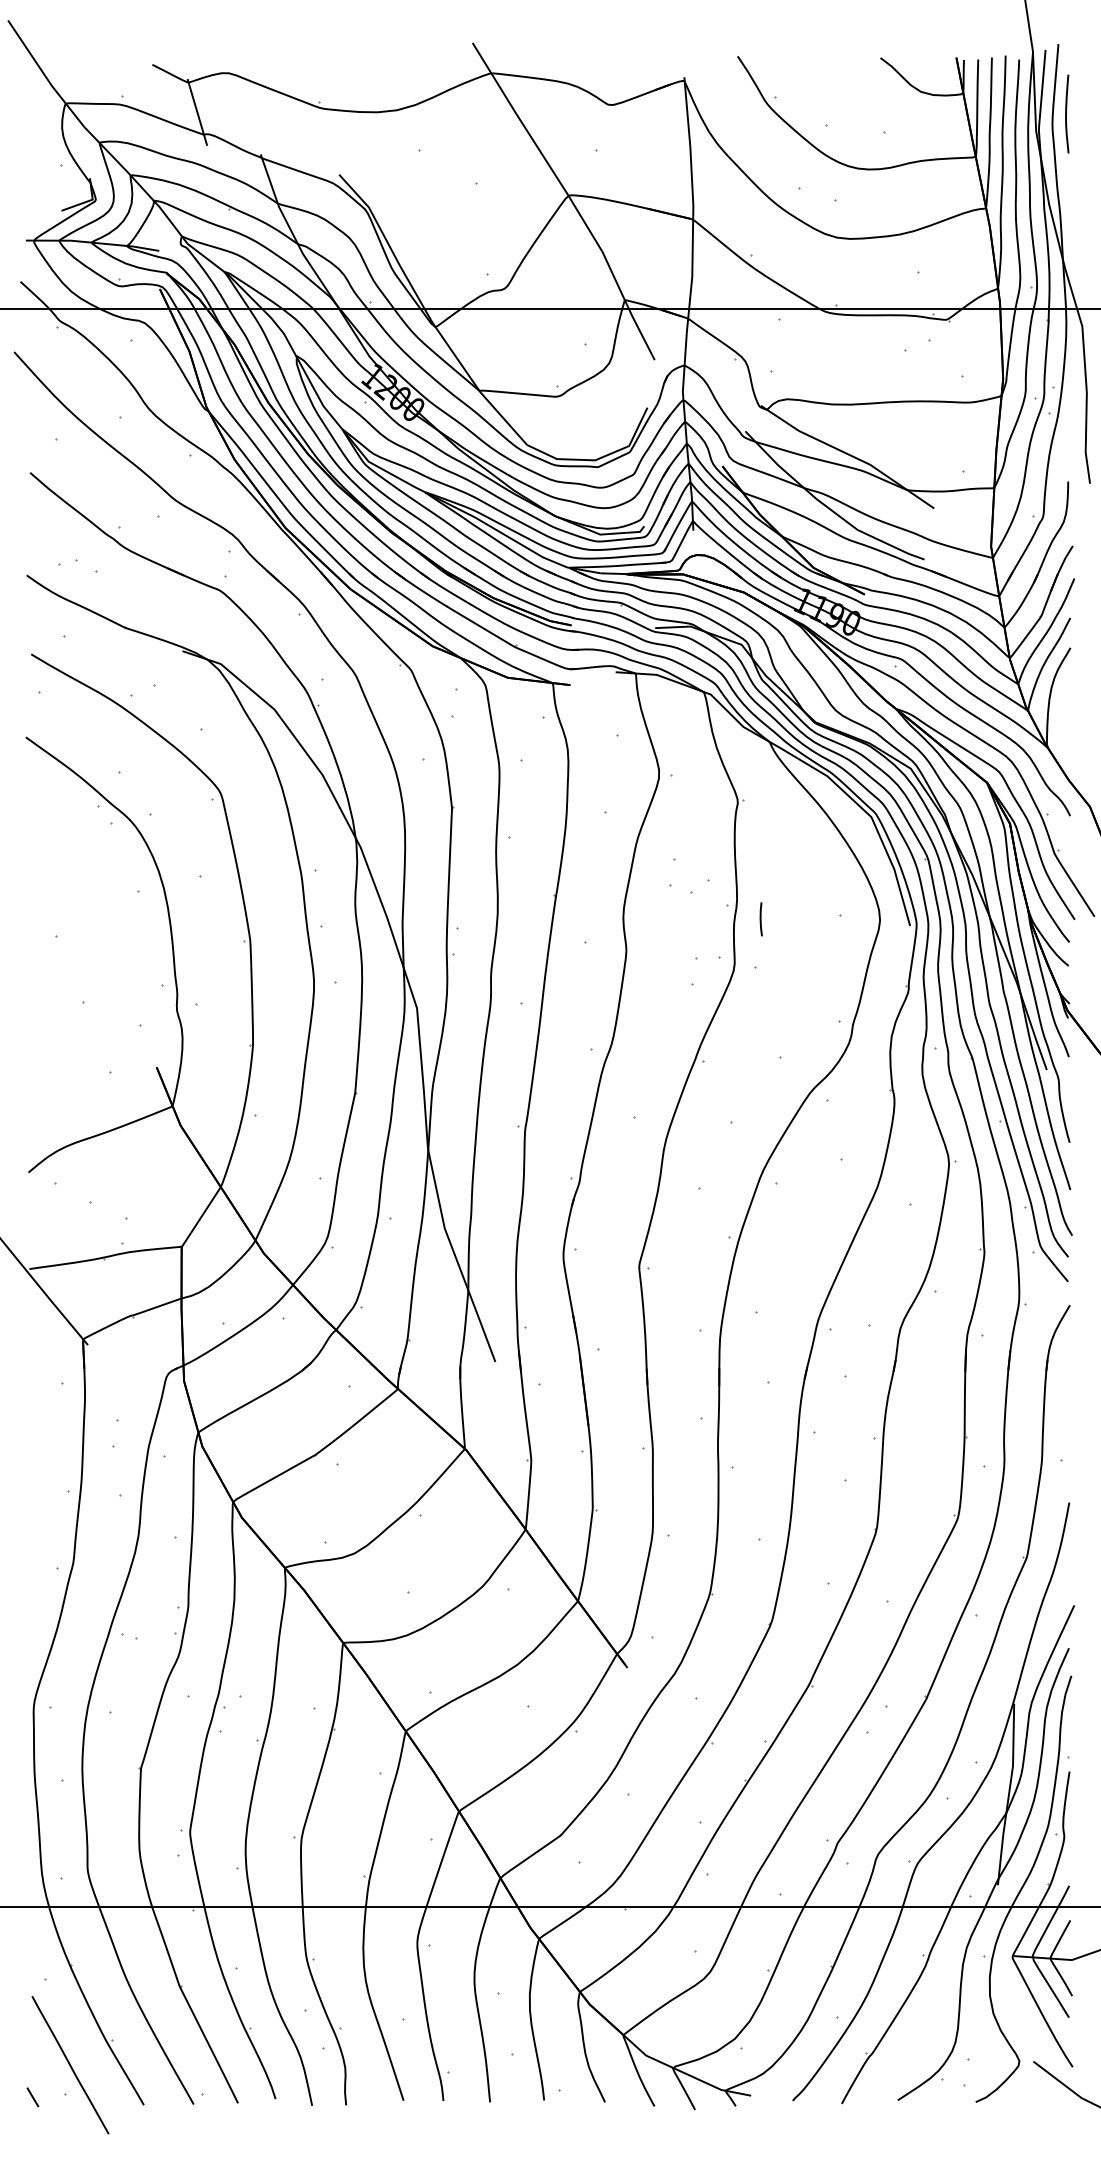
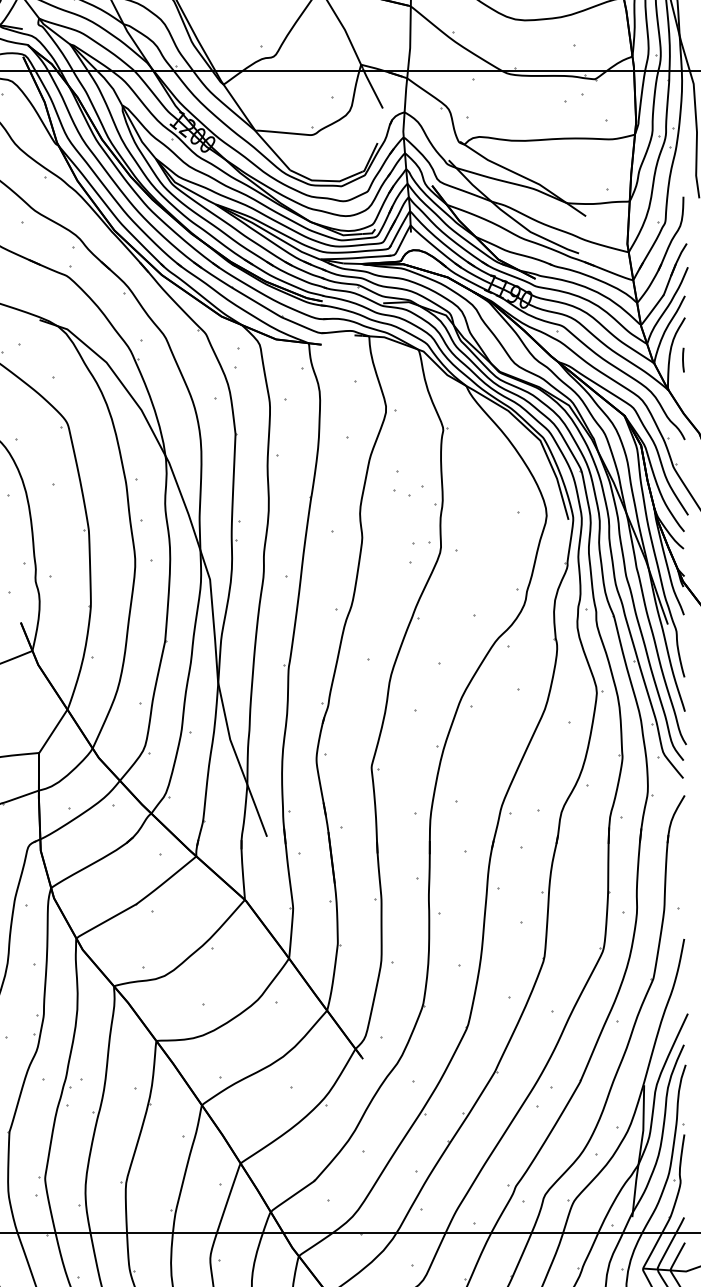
line: (760, 919) -> (682, 360), moved

